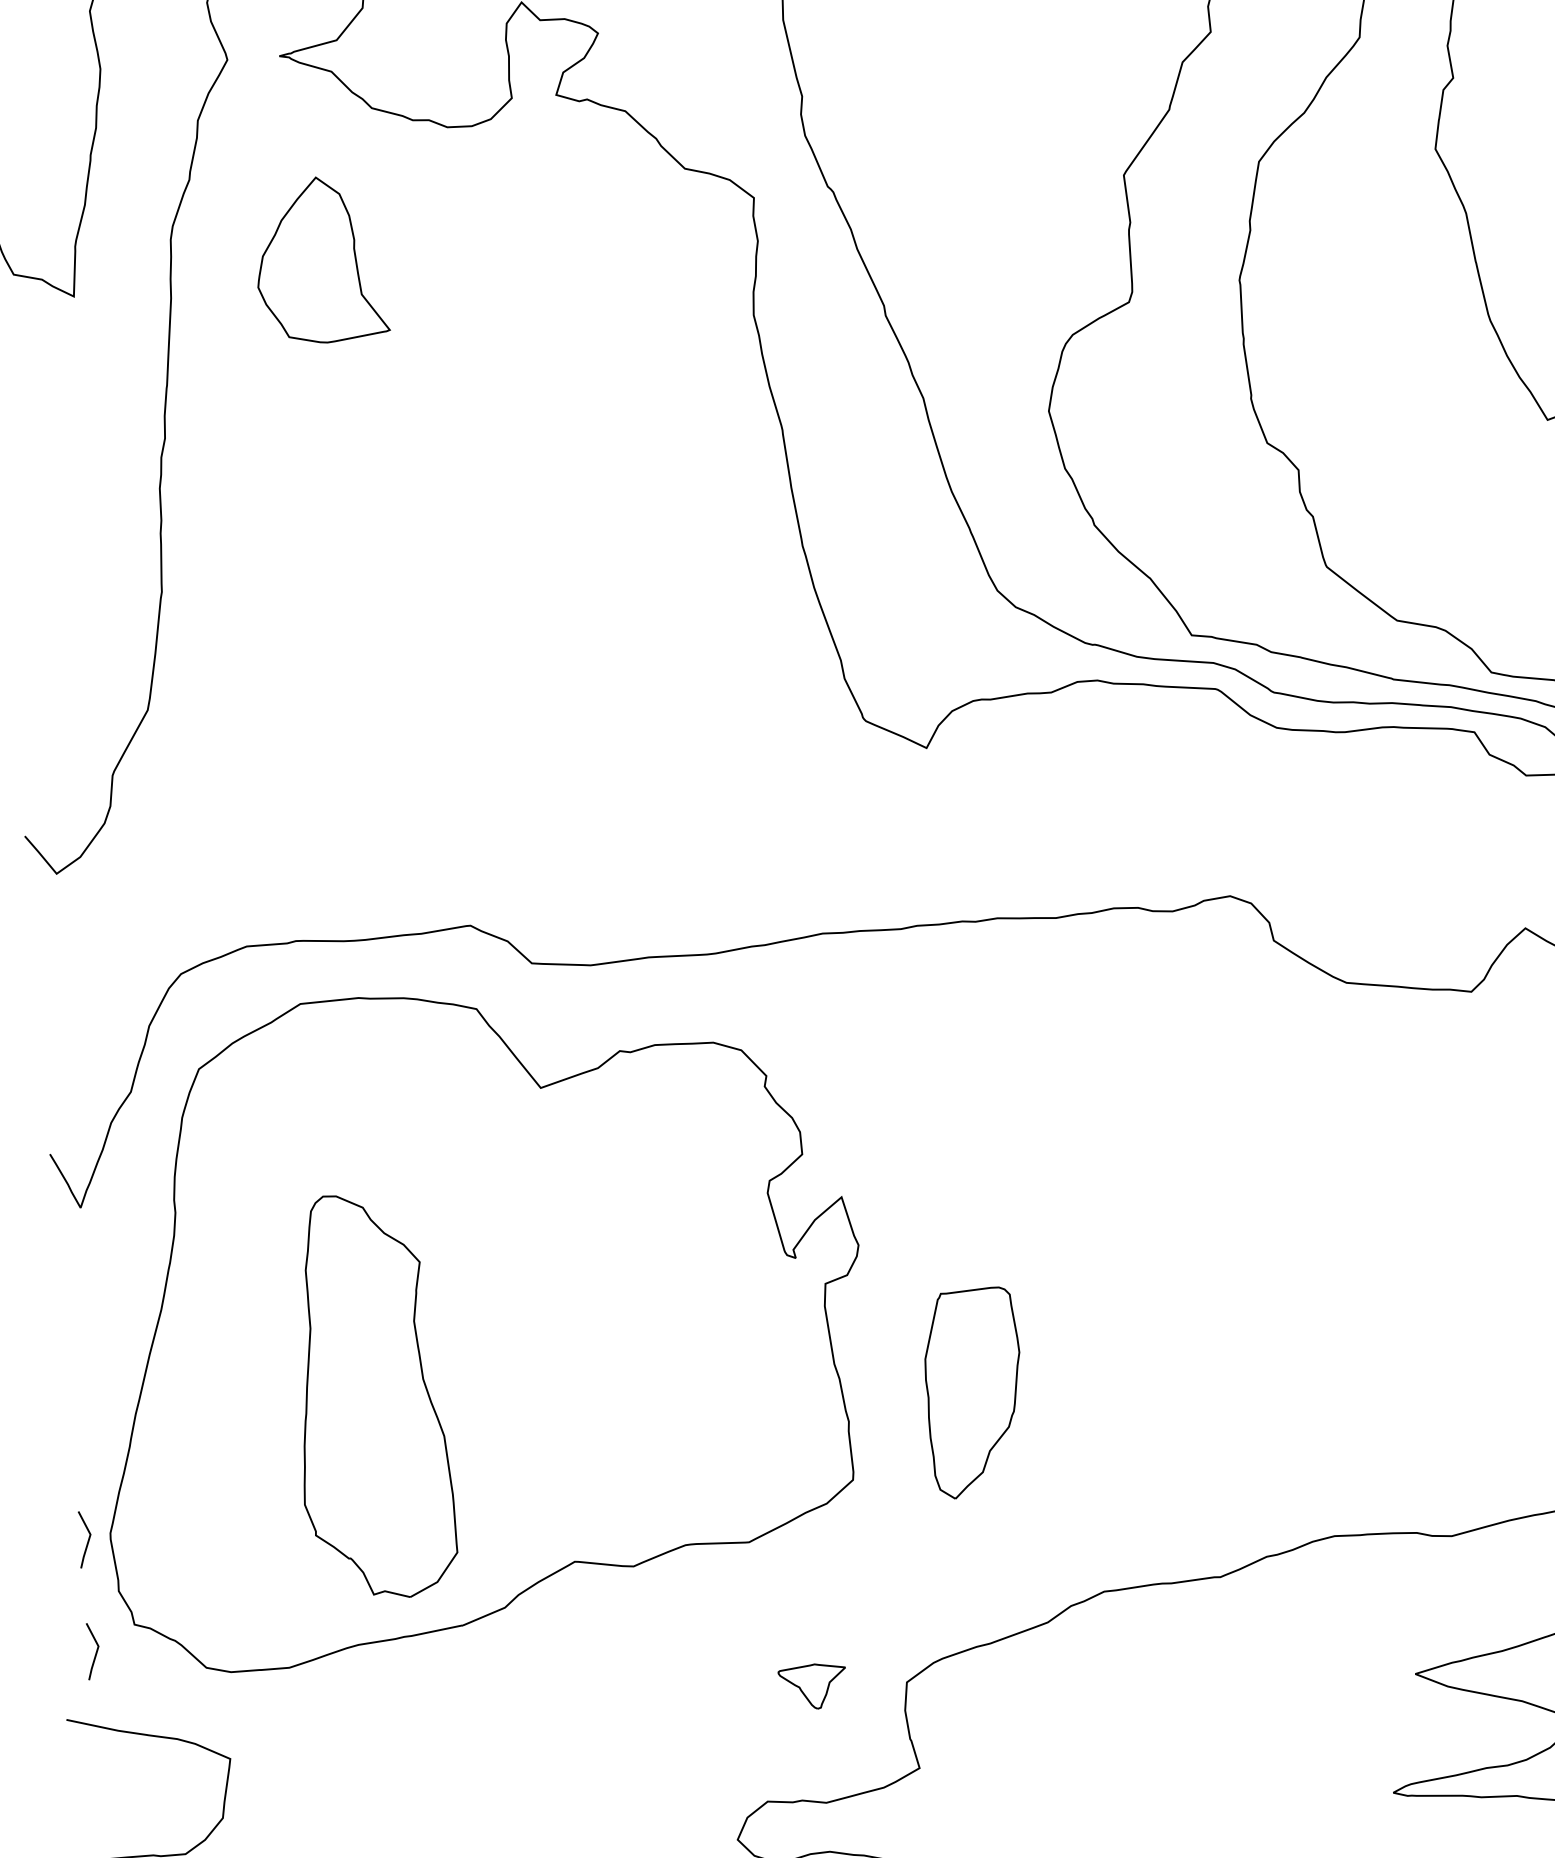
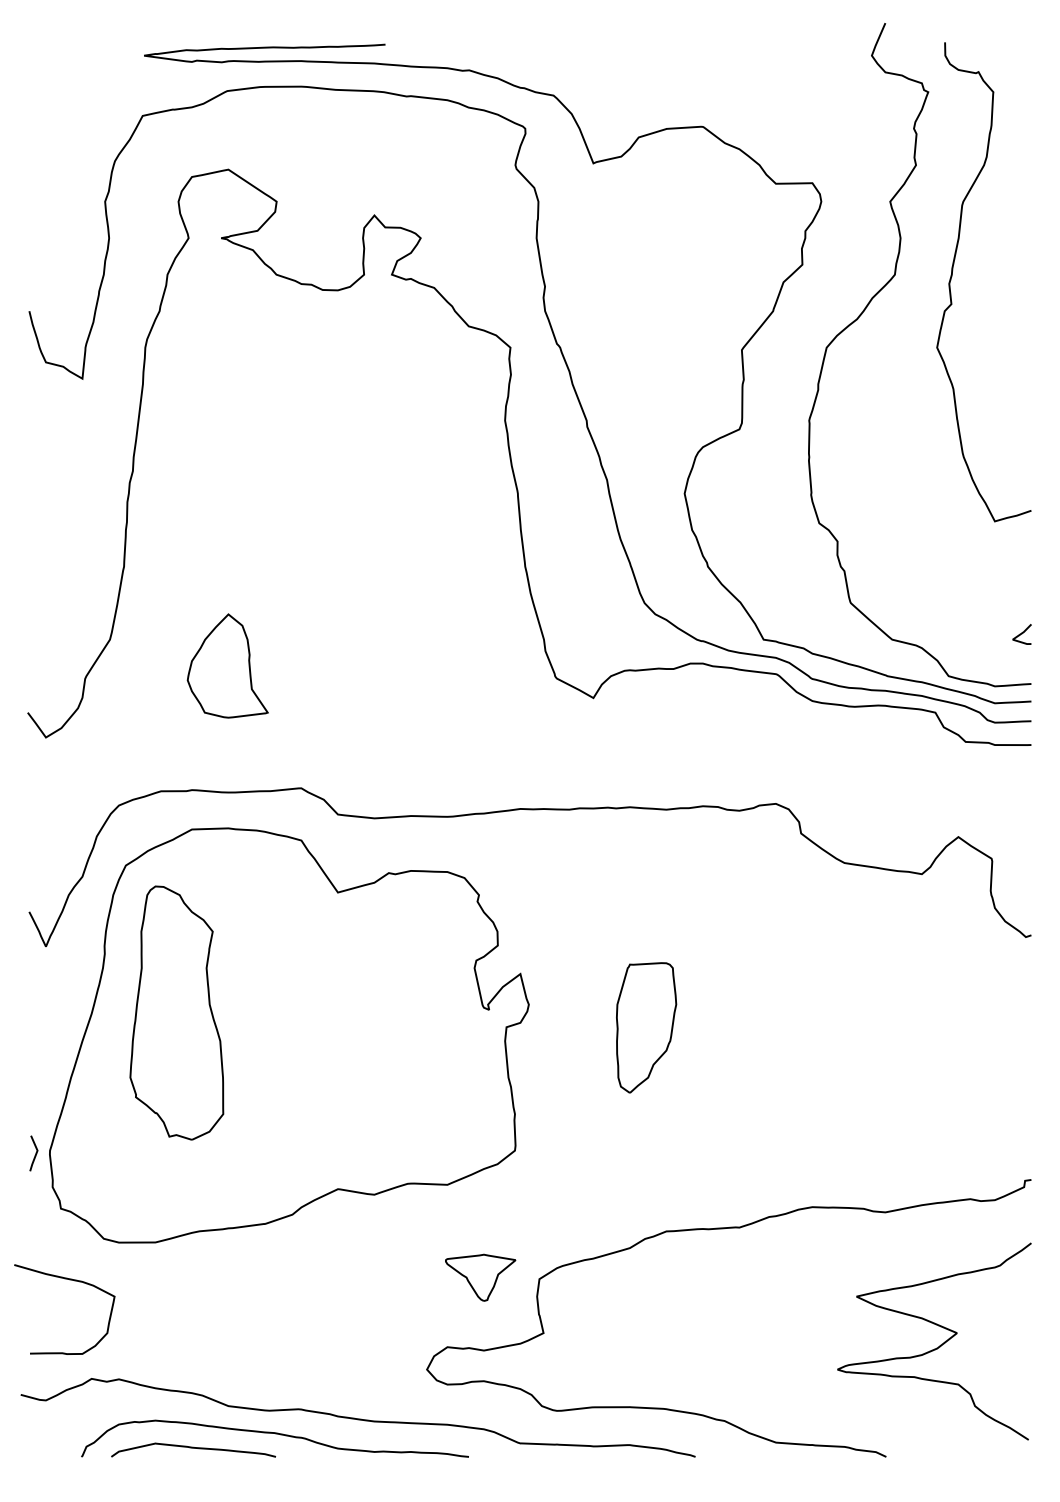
part: (320, 259) -> (227, 665), moved
part: (974, 1392) -> (646, 1027), moved
part: (371, 1395) -> (176, 1012), moved
line: (95, 1651) -> (35, 1223), removed
part: (812, 1686) -> (480, 1277), size x1.67

